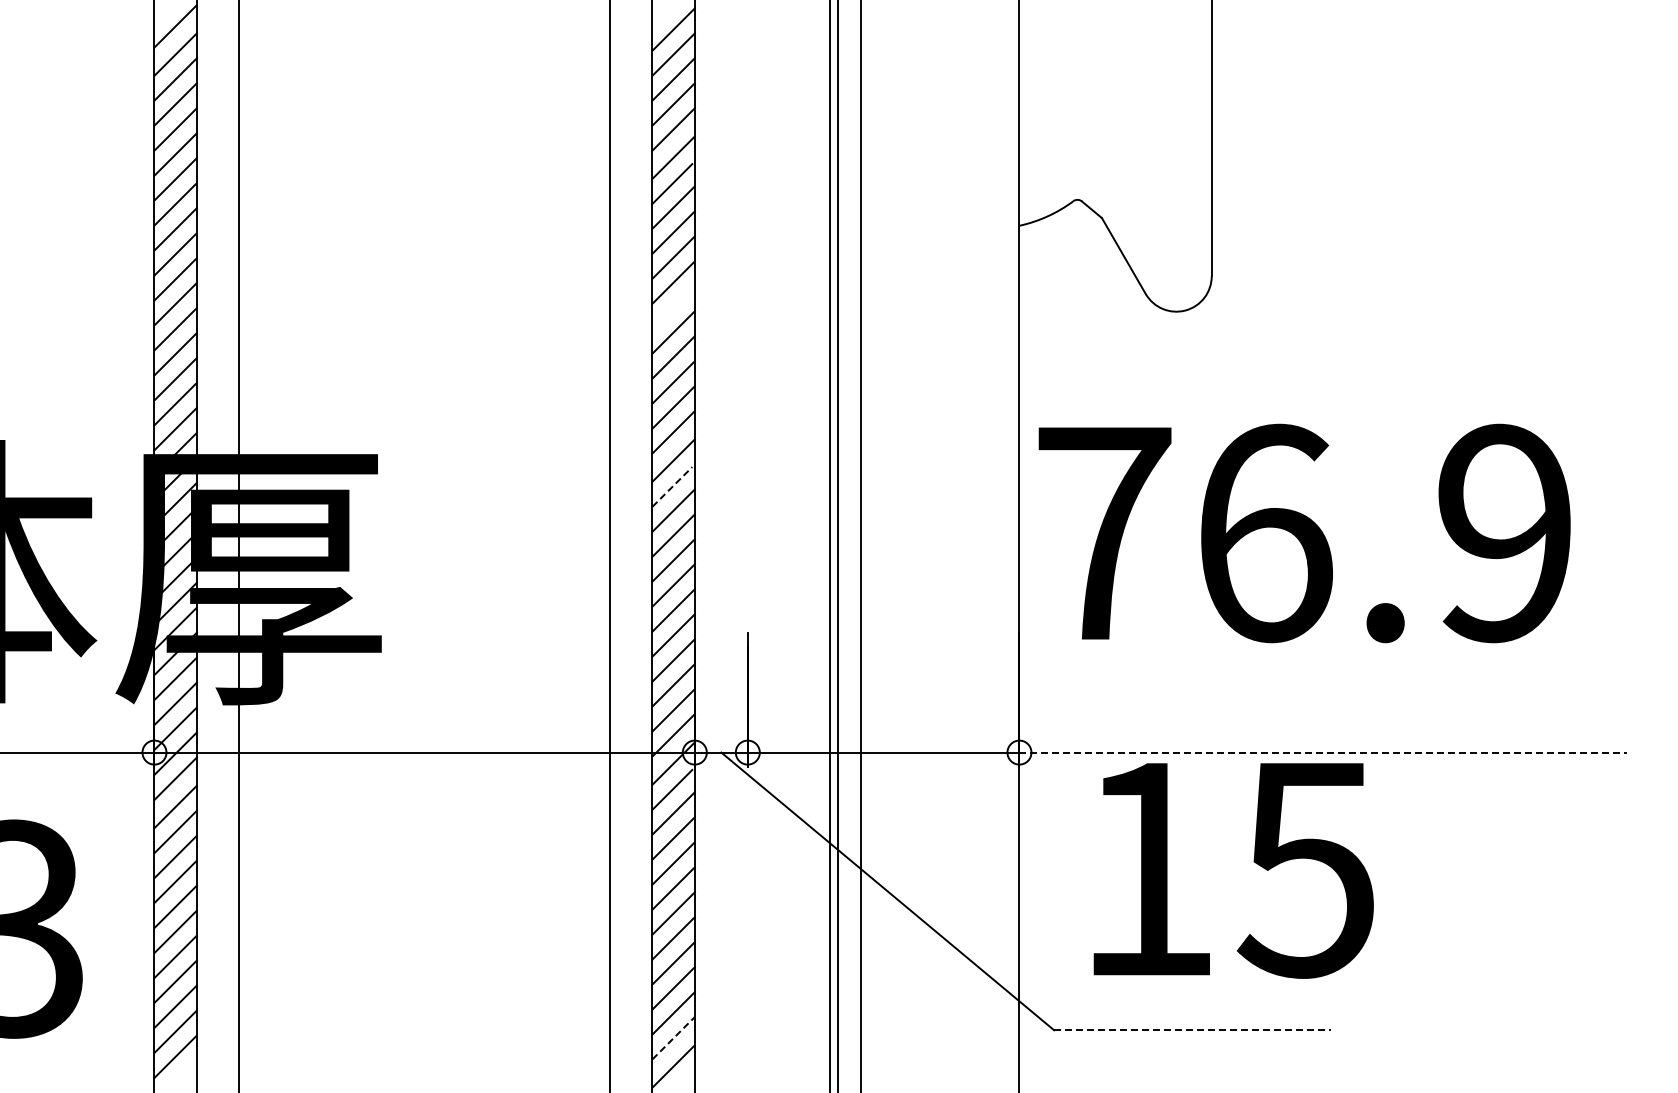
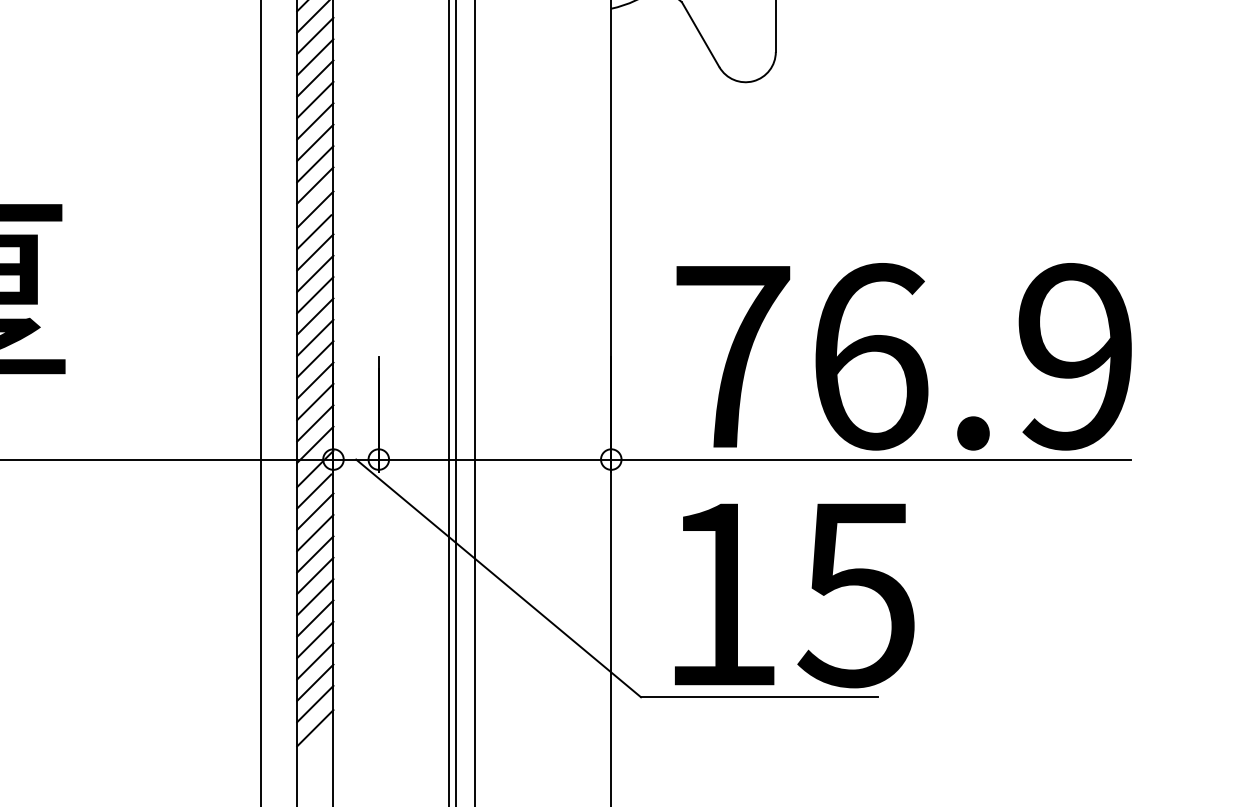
line: (673, 307) -> (315, 78), added
line: (672, 486) -> (314, 231), dashed -> solid
text: (1304, 533) -> (904, 356), moved
line: (1323, 752) -> (871, 459), dashed -> solid
text: (1233, 870) -> (794, 595), moved
line: (1193, 1030) -> (760, 697), dashed -> solid
line: (673, 1038) -> (315, 704), dashed -> solid

